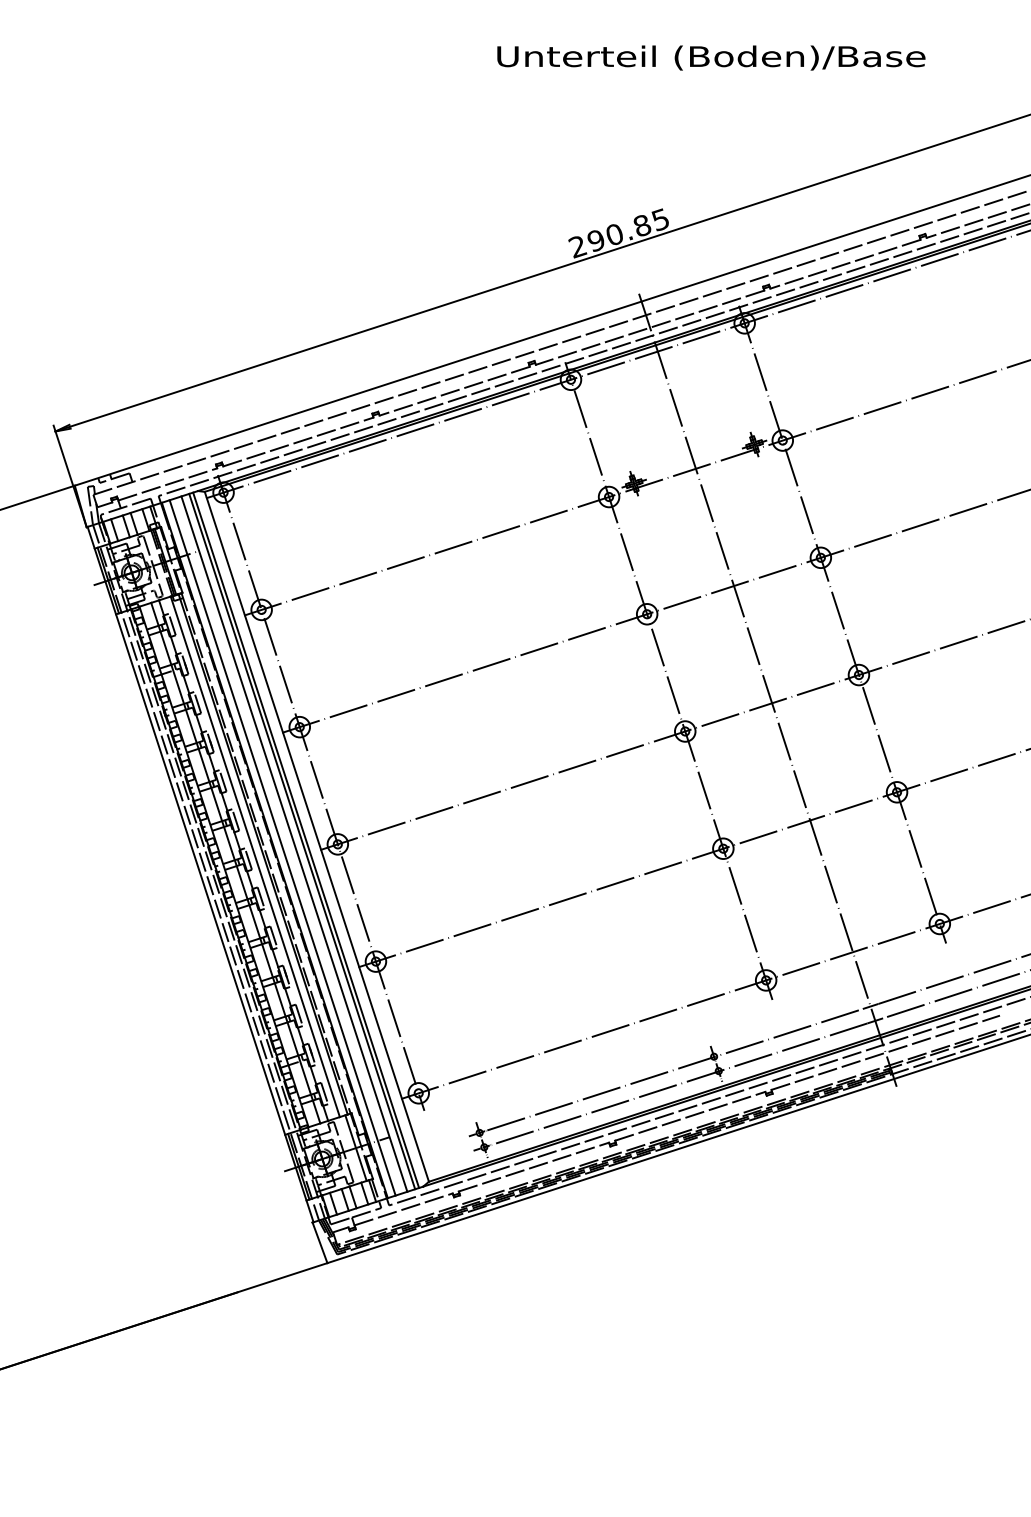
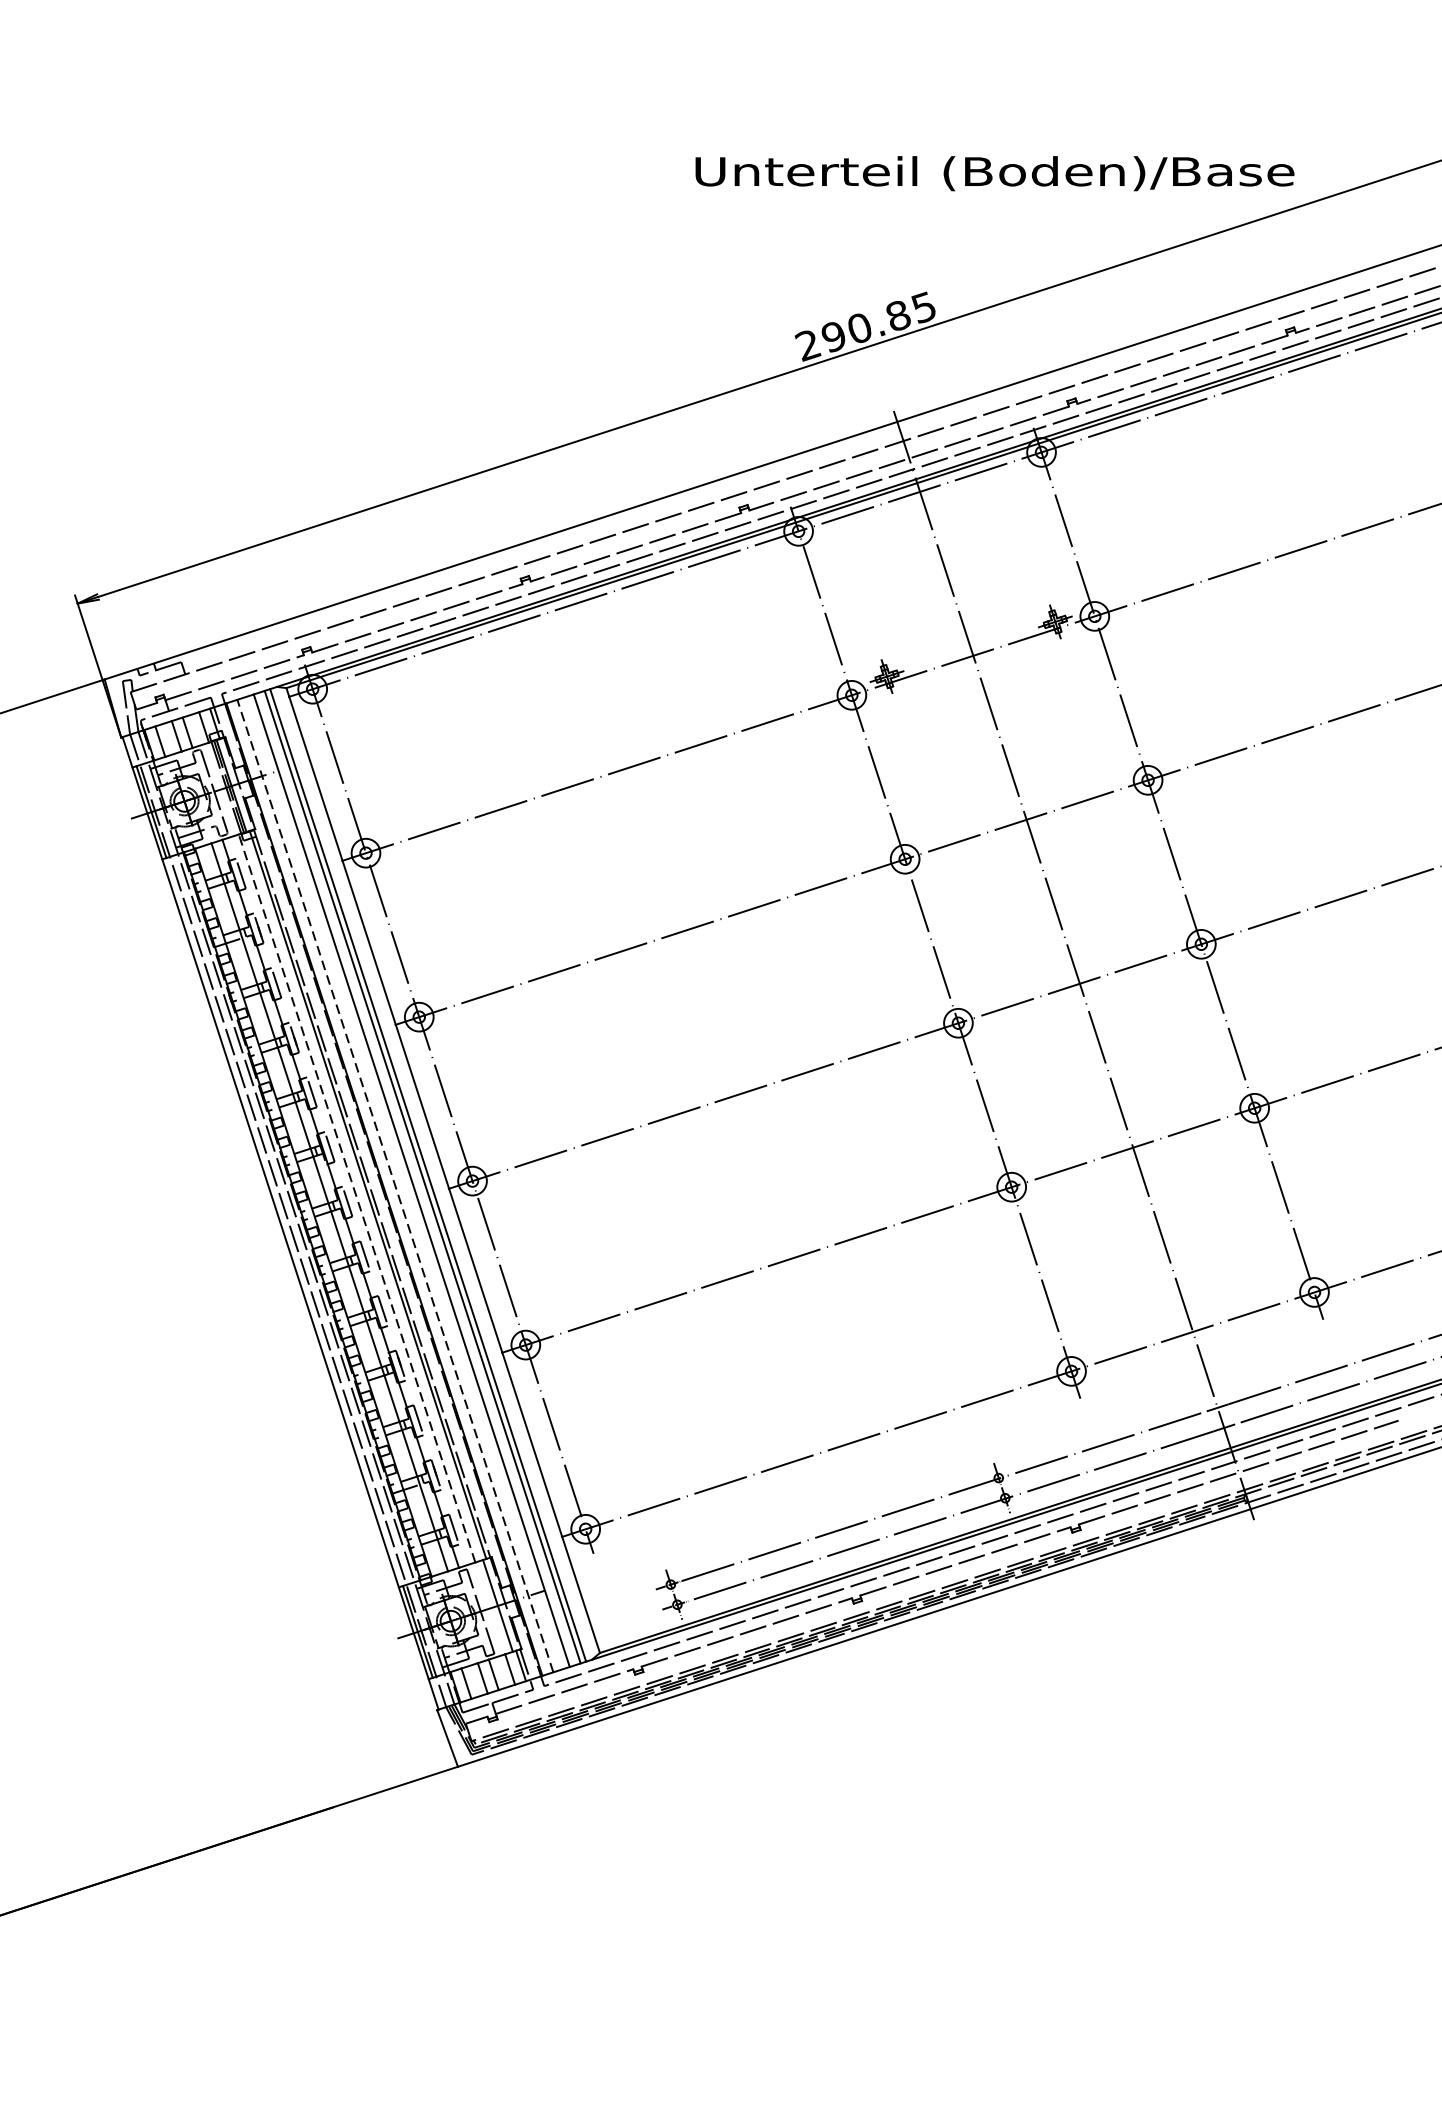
text: (711, 57) -> (995, 172), moved
line: (282, 847) -> (395, 1185), solid -> dashed
line: (255, 856) -> (357, 1198), solid -> dashed

